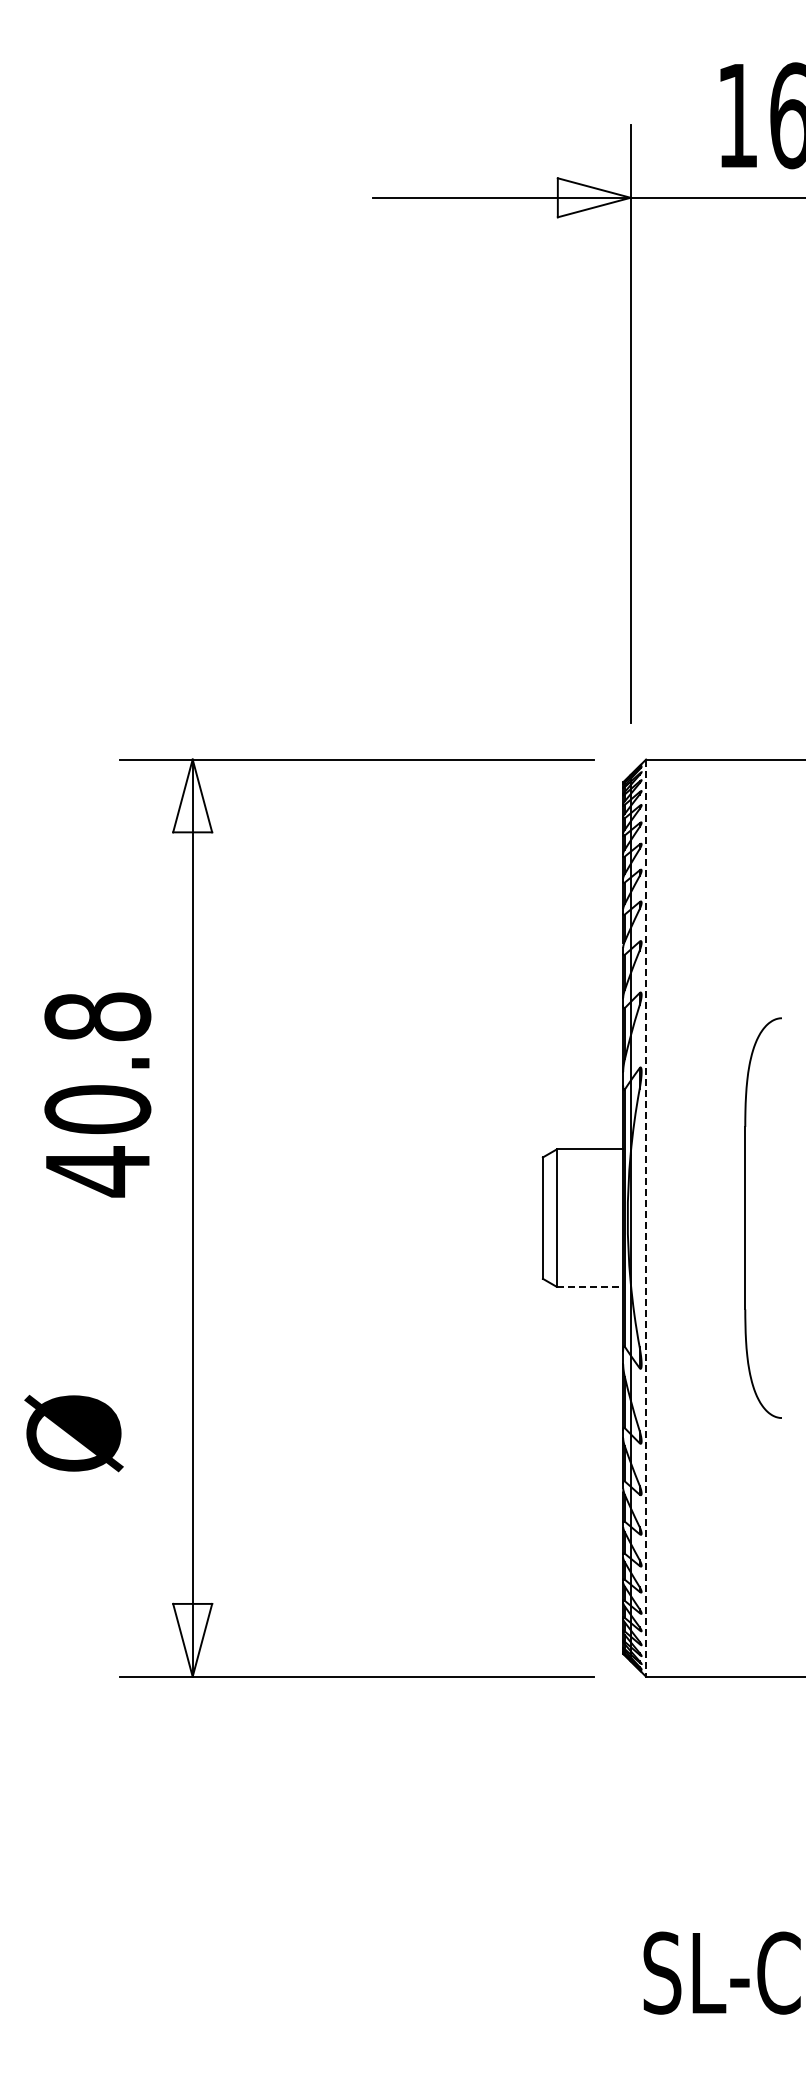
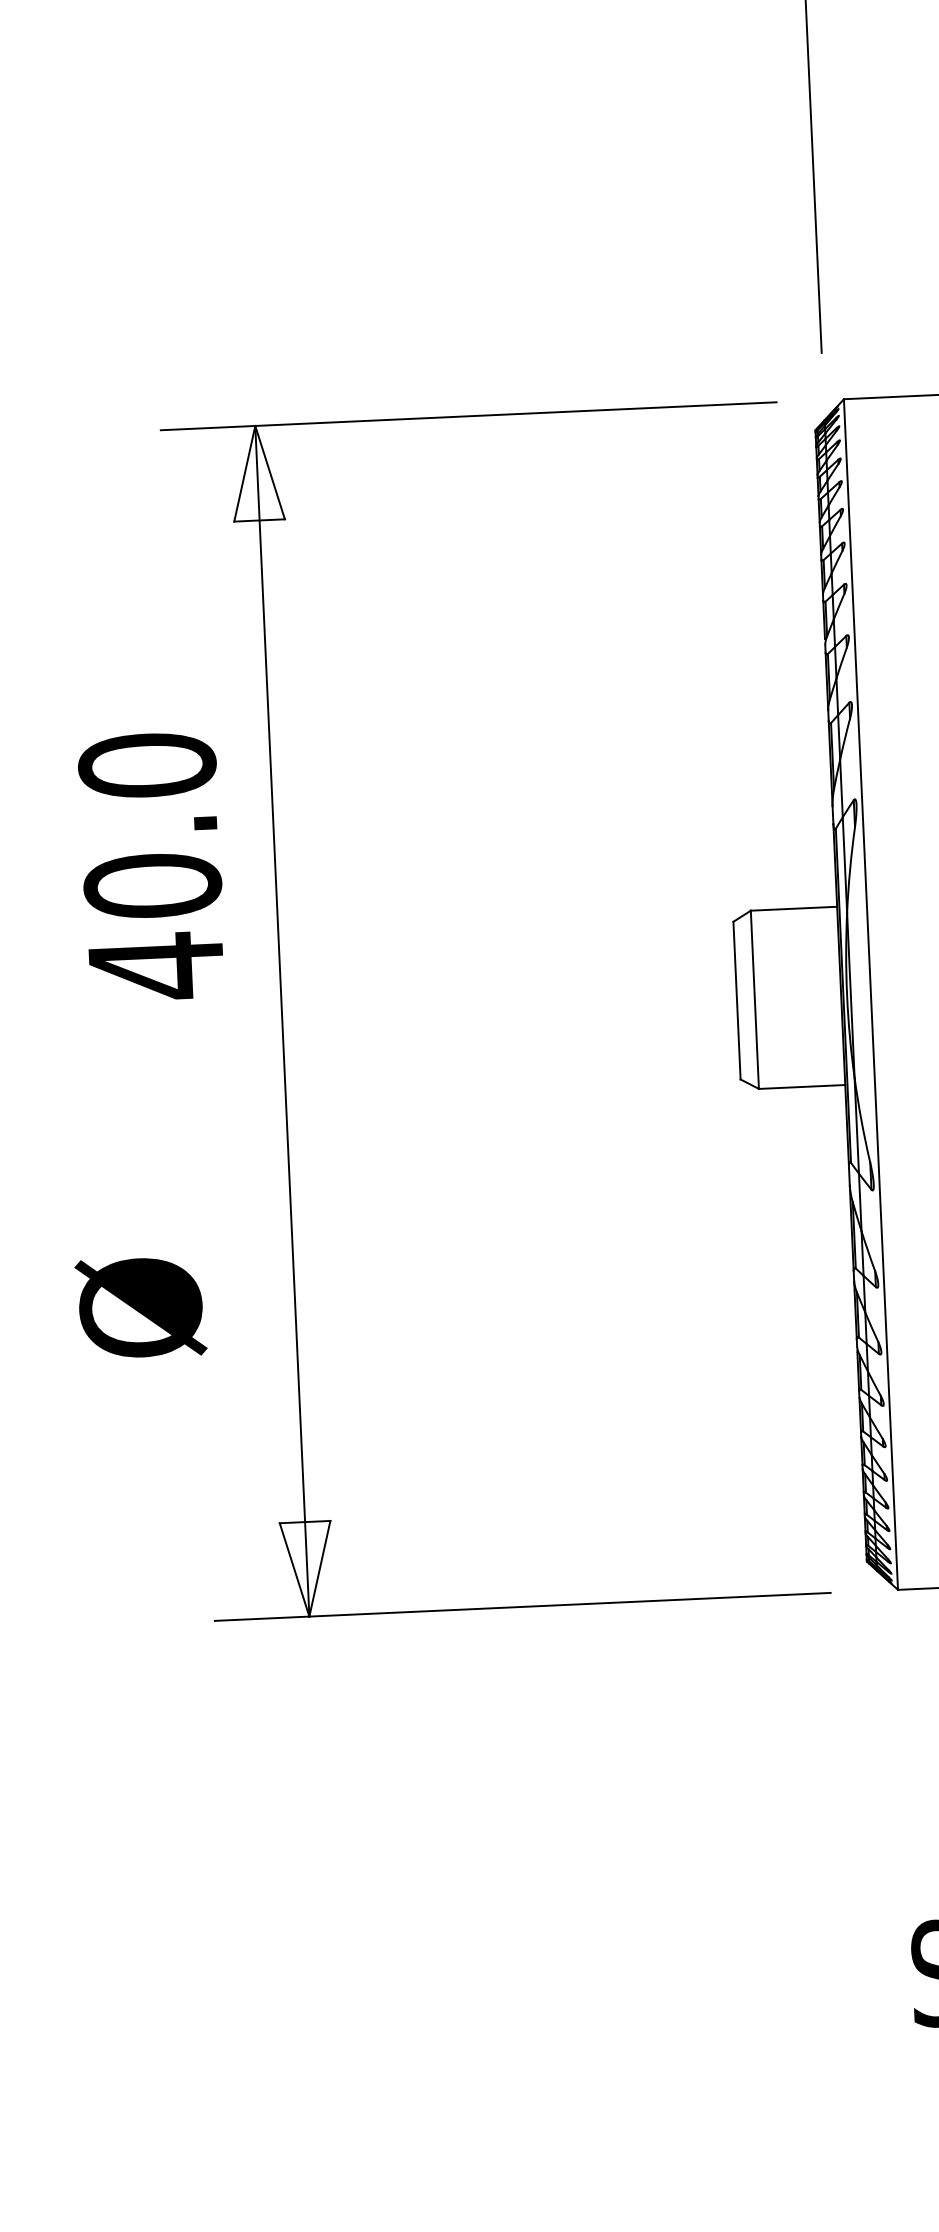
text: (97, 1016) -> (146, 765), 40.8 -> 40.0
line: (646, 1218) -> (871, 994), dashed -> solid
line: (590, 1286) -> (802, 1086), dashed -> solid

